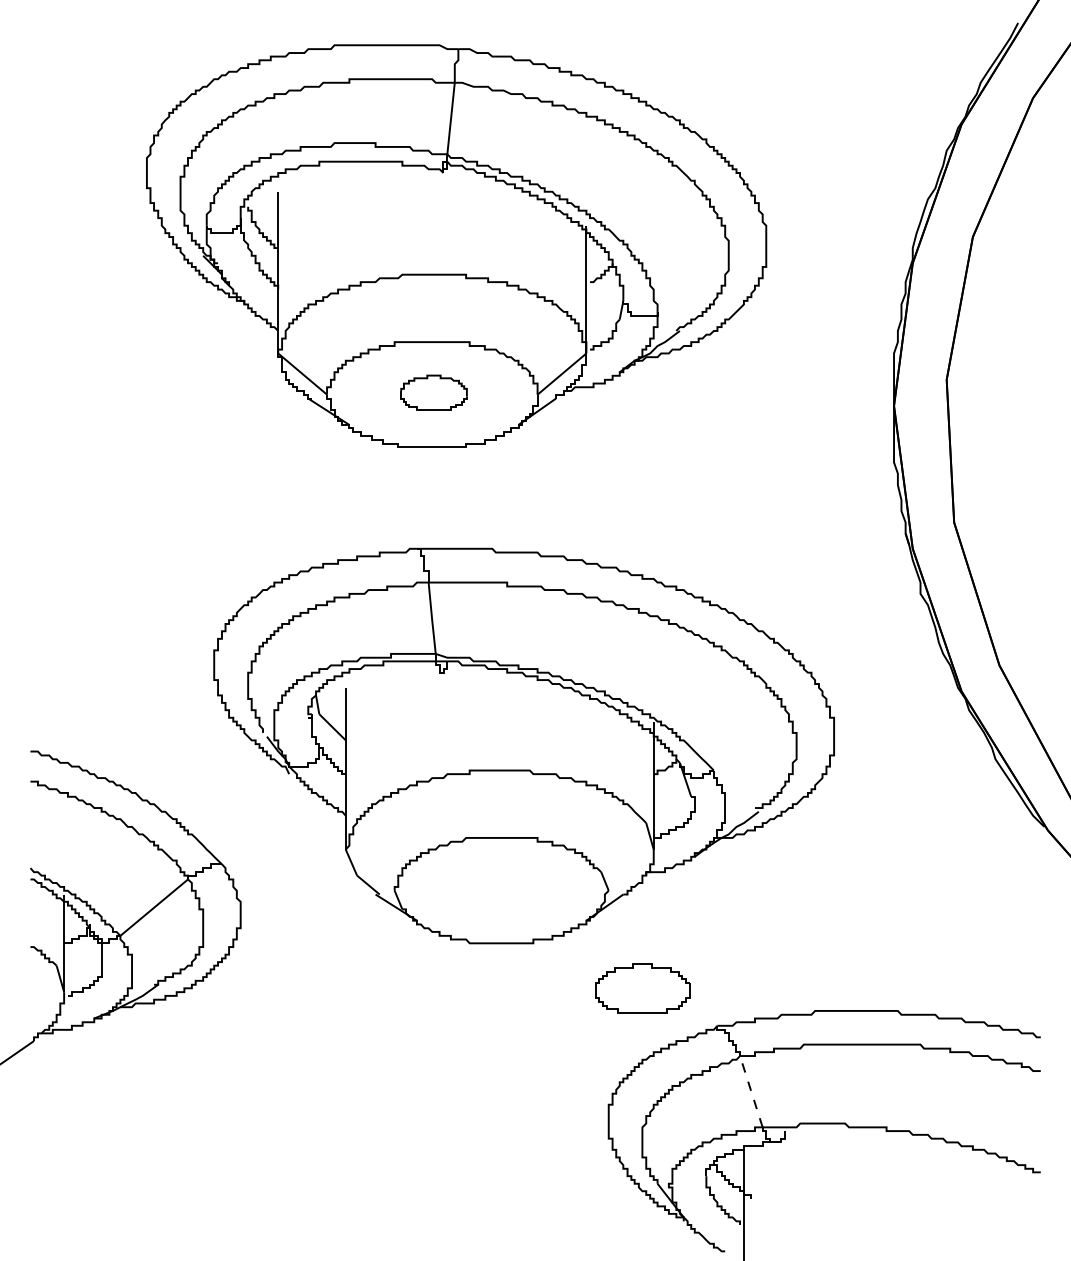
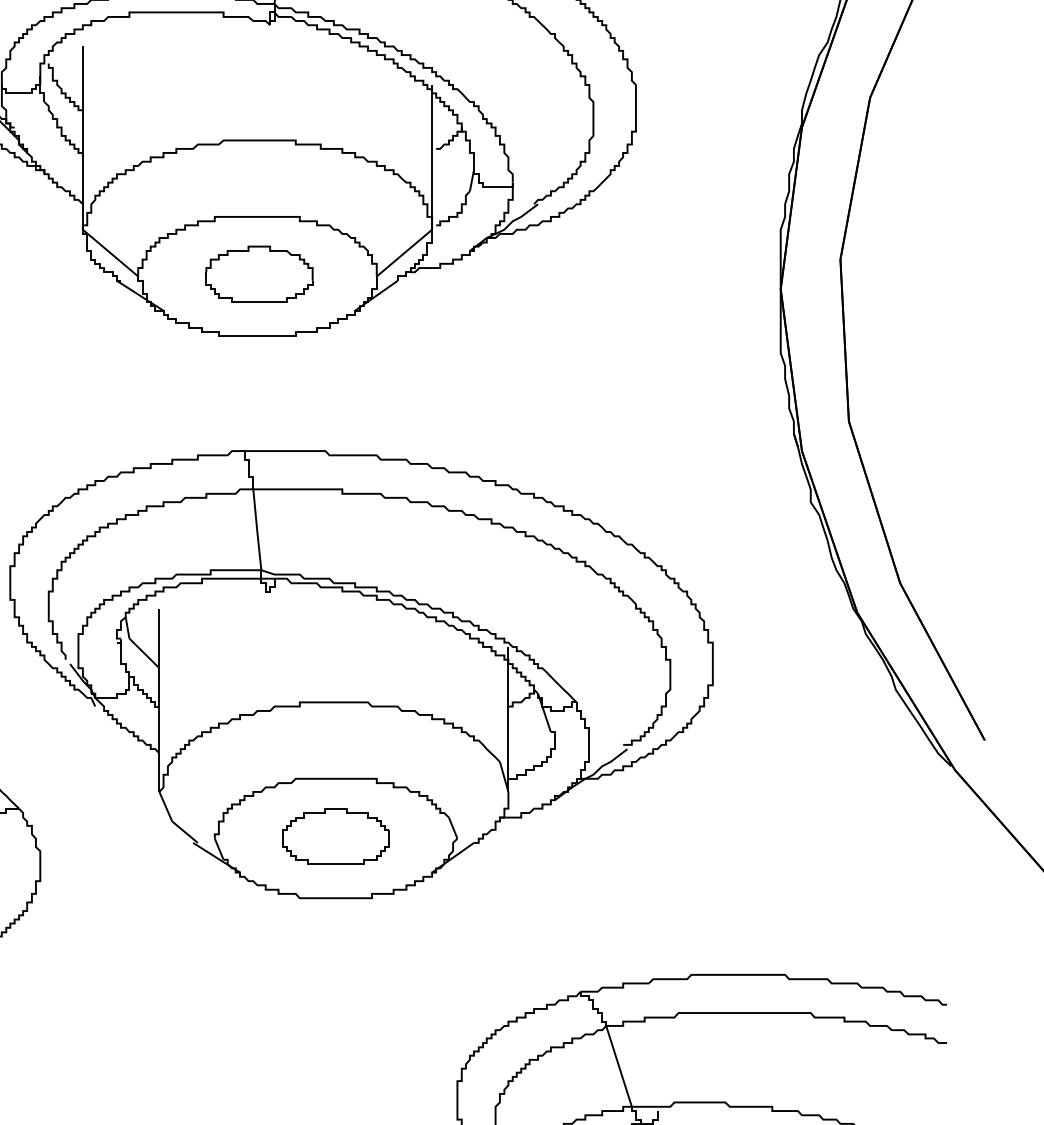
part: (433, 392) -> (258, 273), size x1.43
part: (642, 988) -> (335, 836), moved
line: (751, 1091) -> (619, 1066), dashed -> solid

